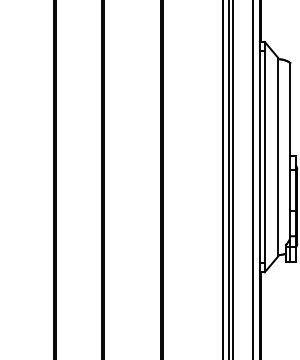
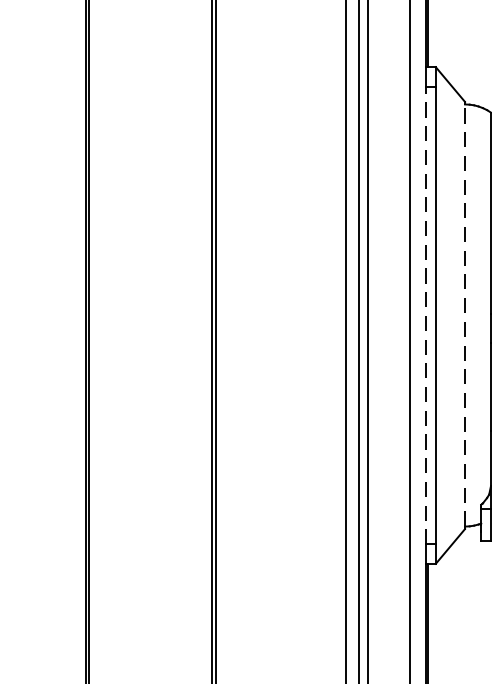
line: (260, 156) -> (426, 314), solid -> dashed
line: (278, 157) -> (465, 316), solid -> dashed

